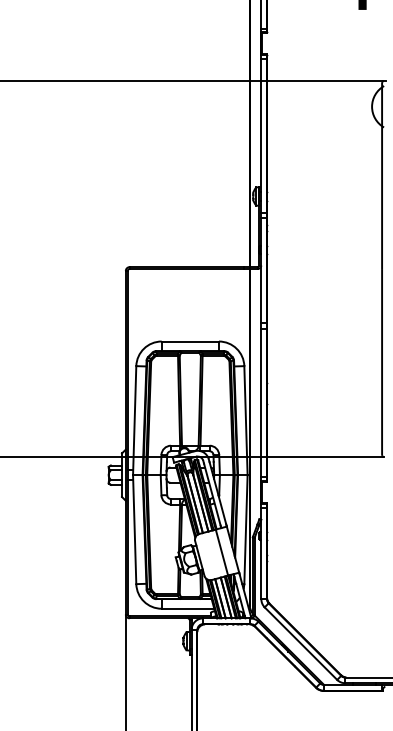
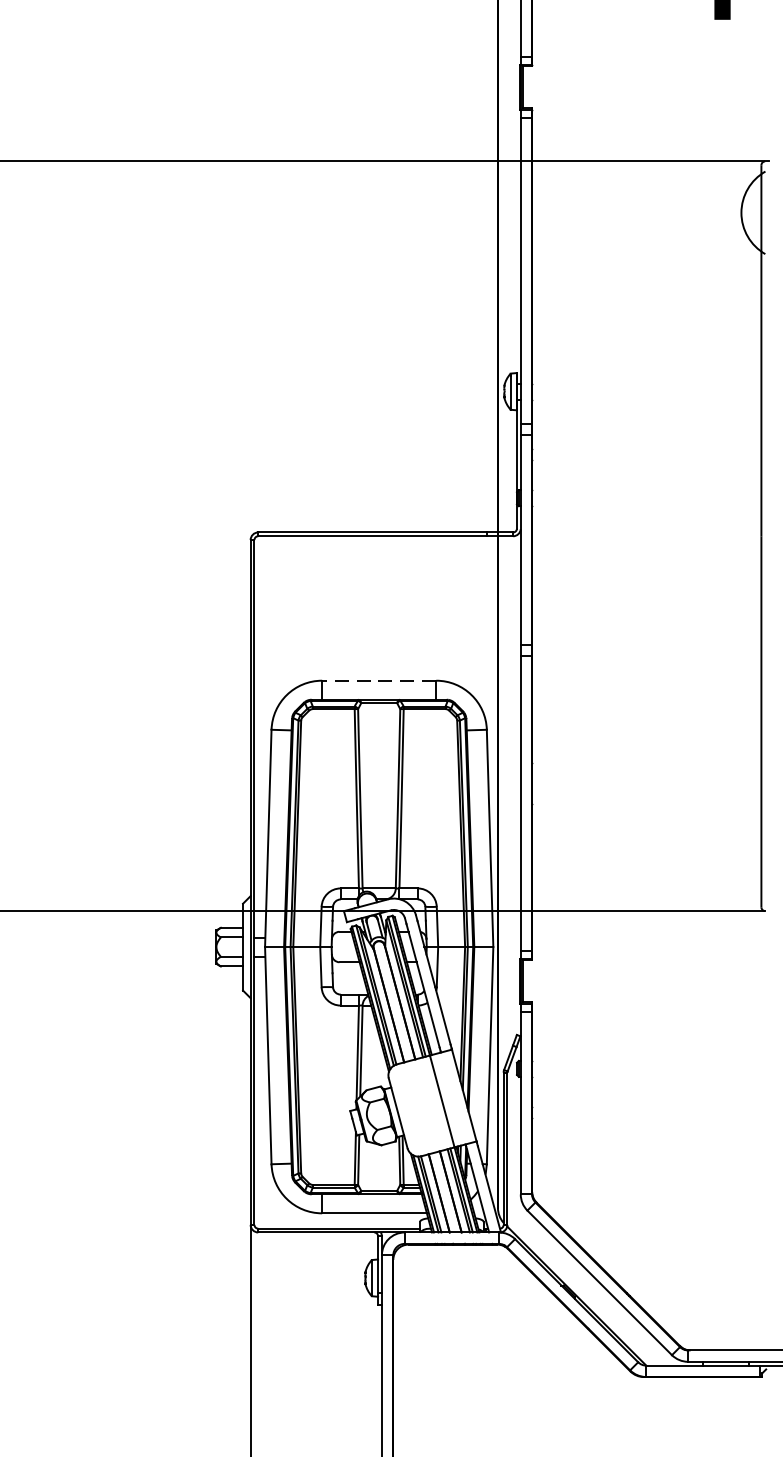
line: (190, 341) -> (379, 680), solid -> dashed

